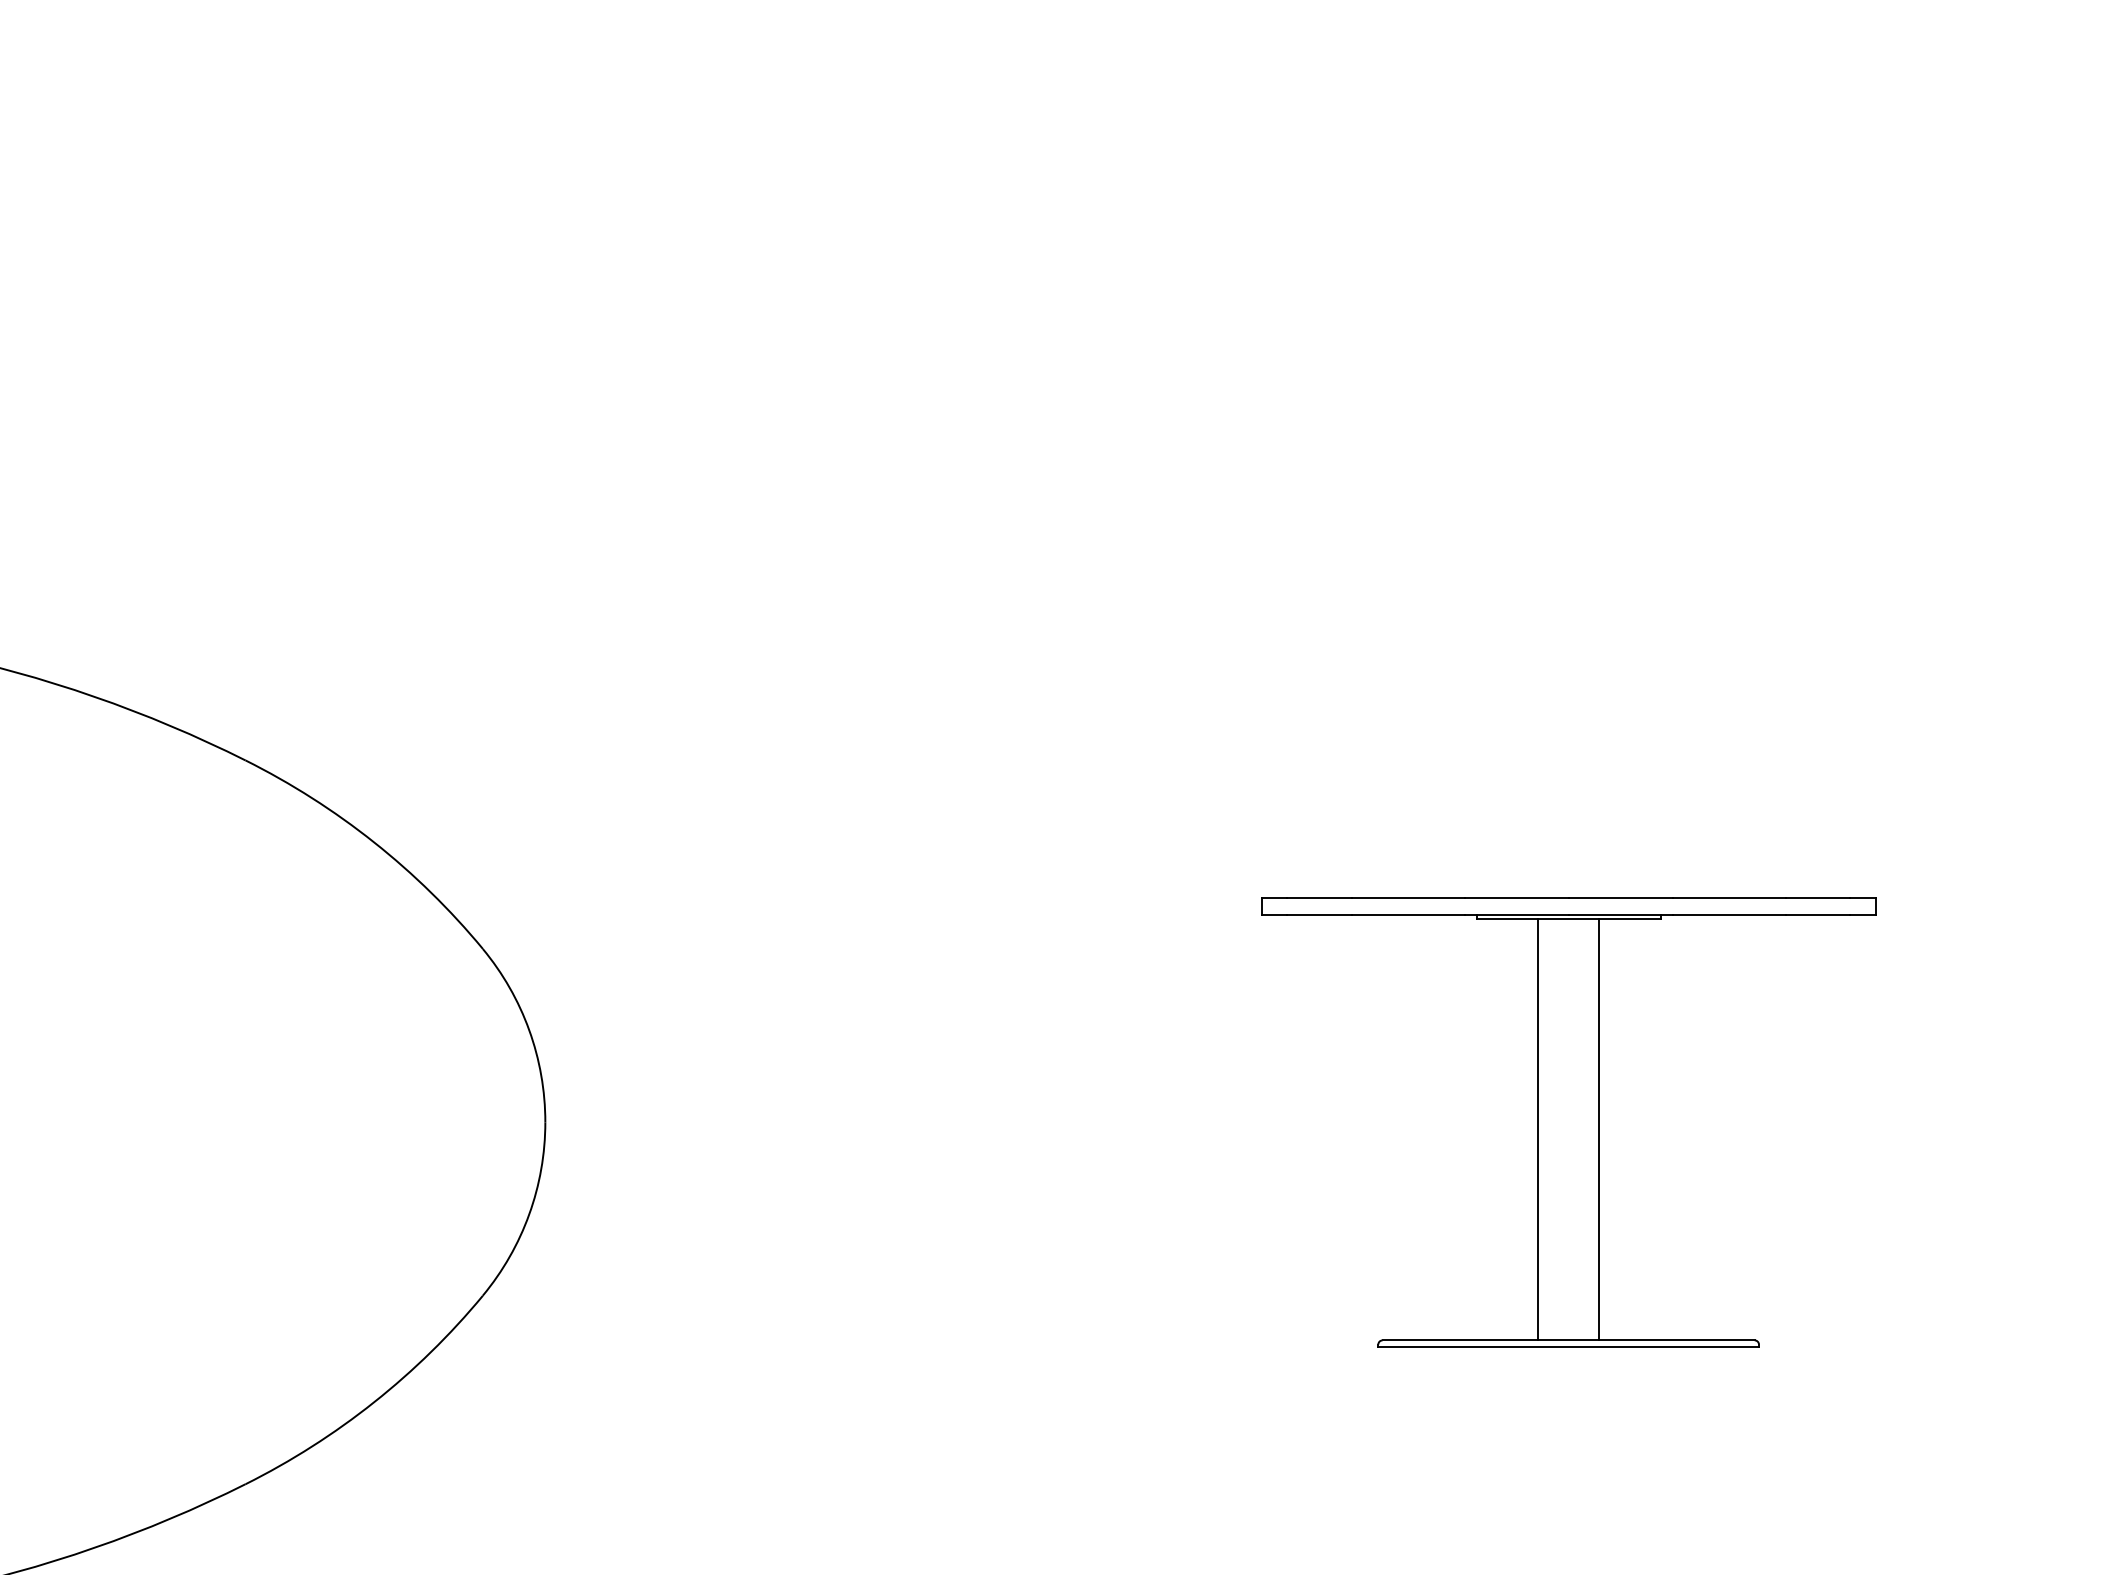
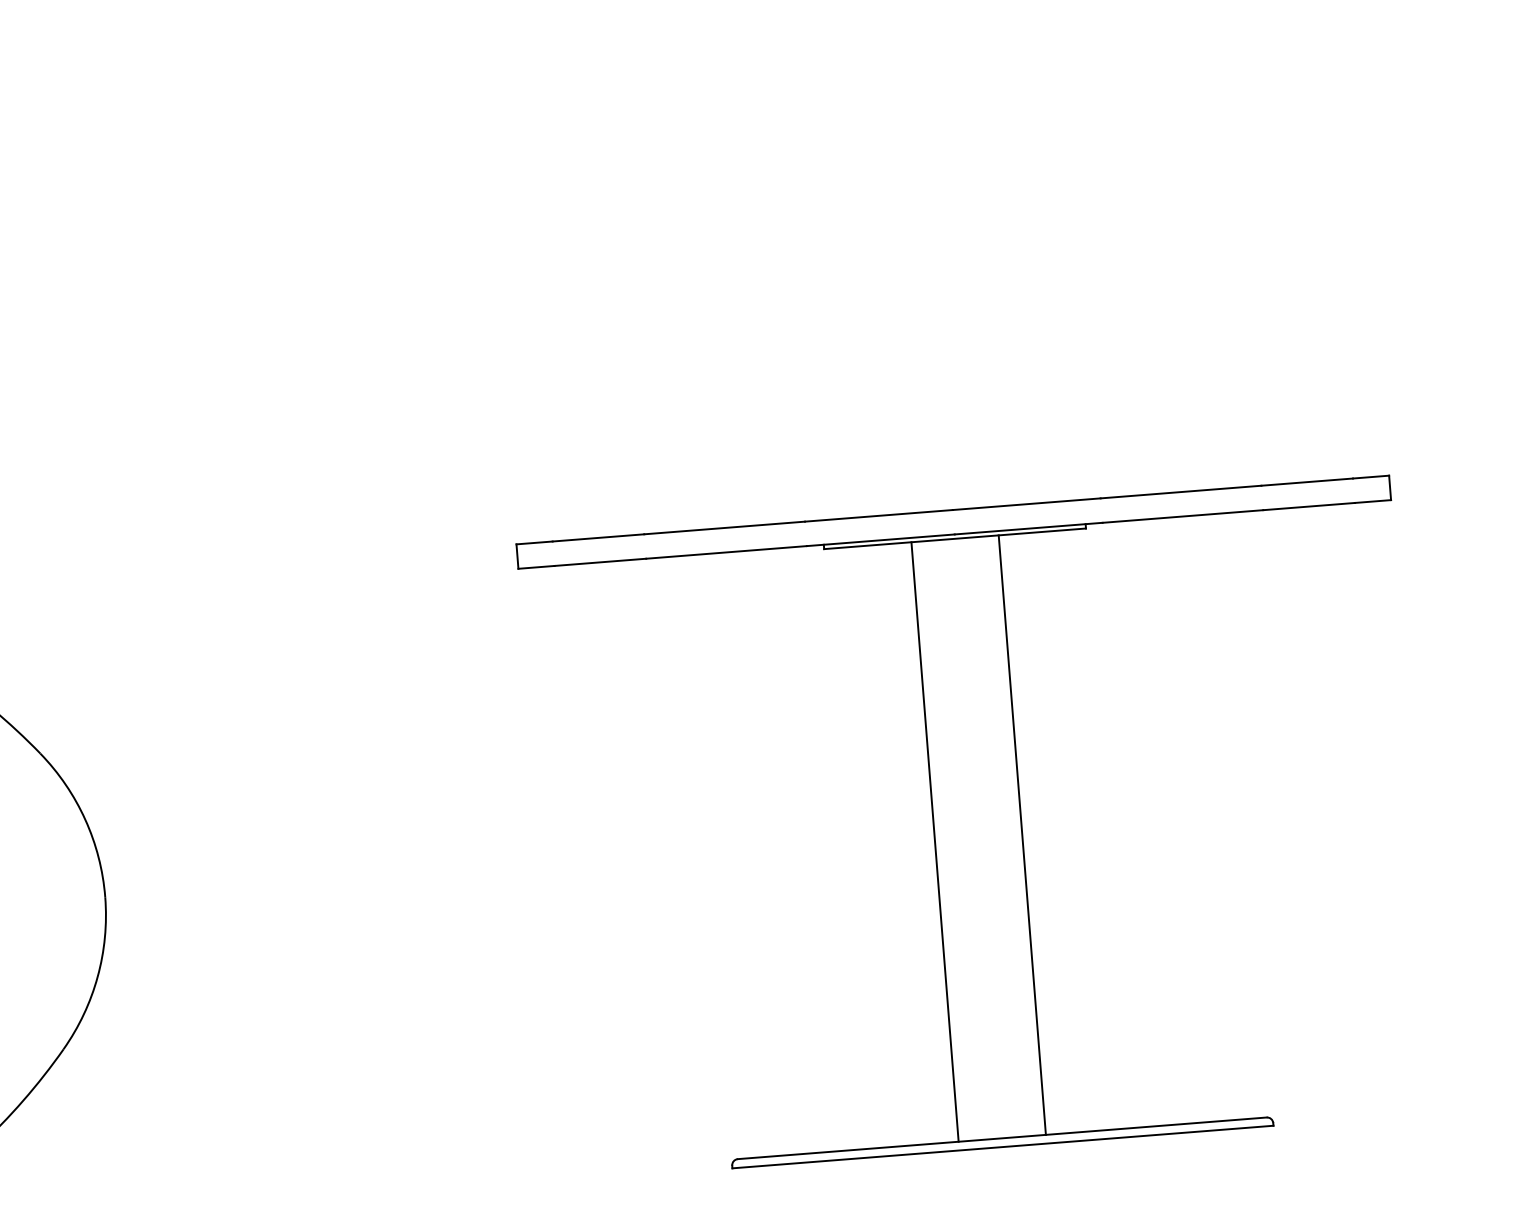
part: (1568, 1122) -> (977, 828), size x1.67

